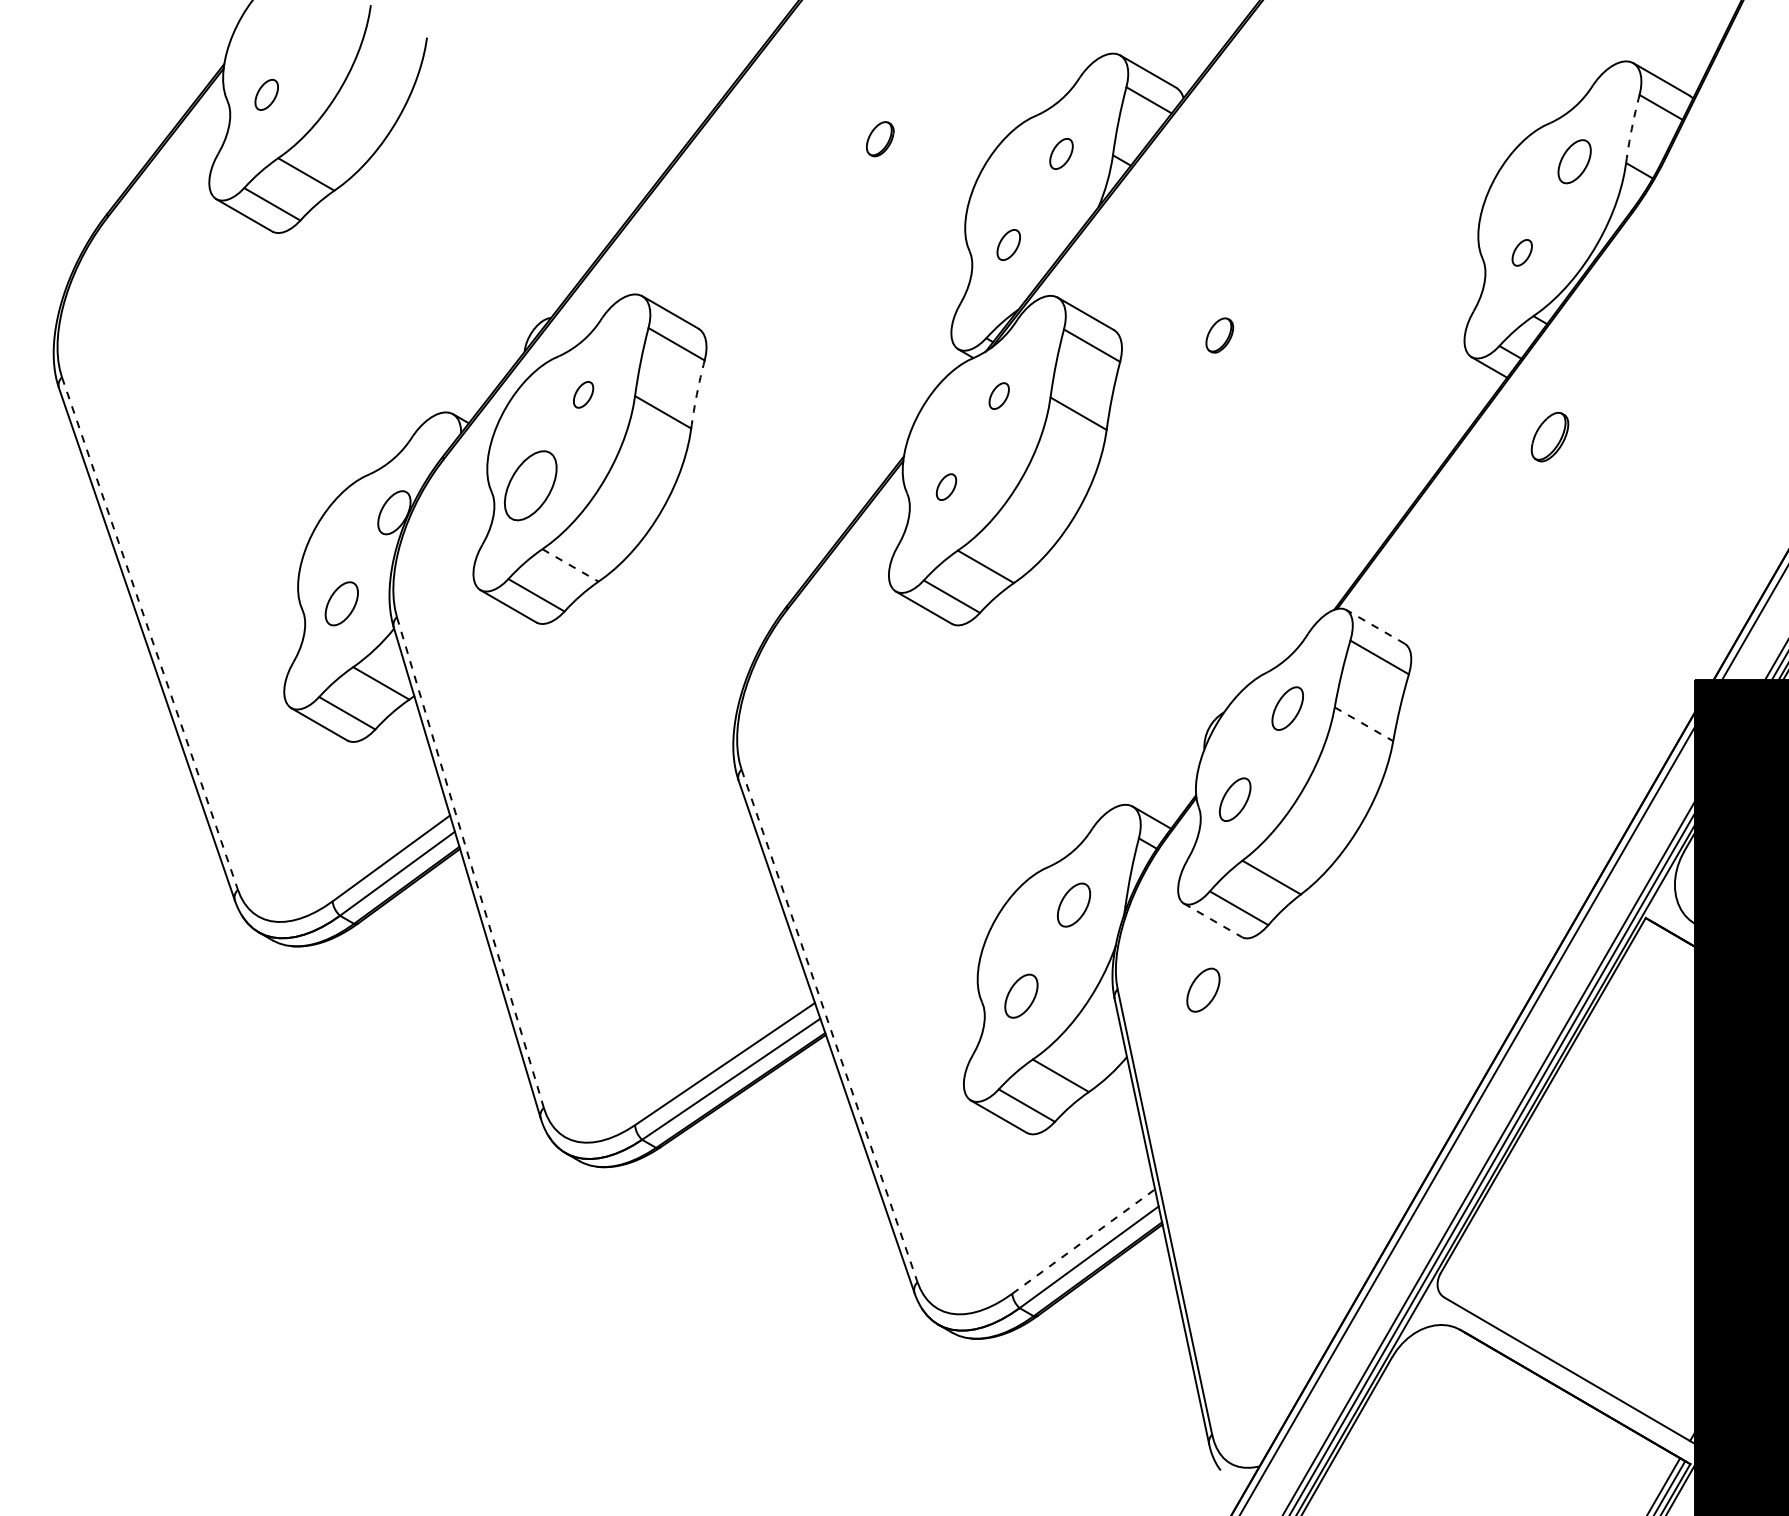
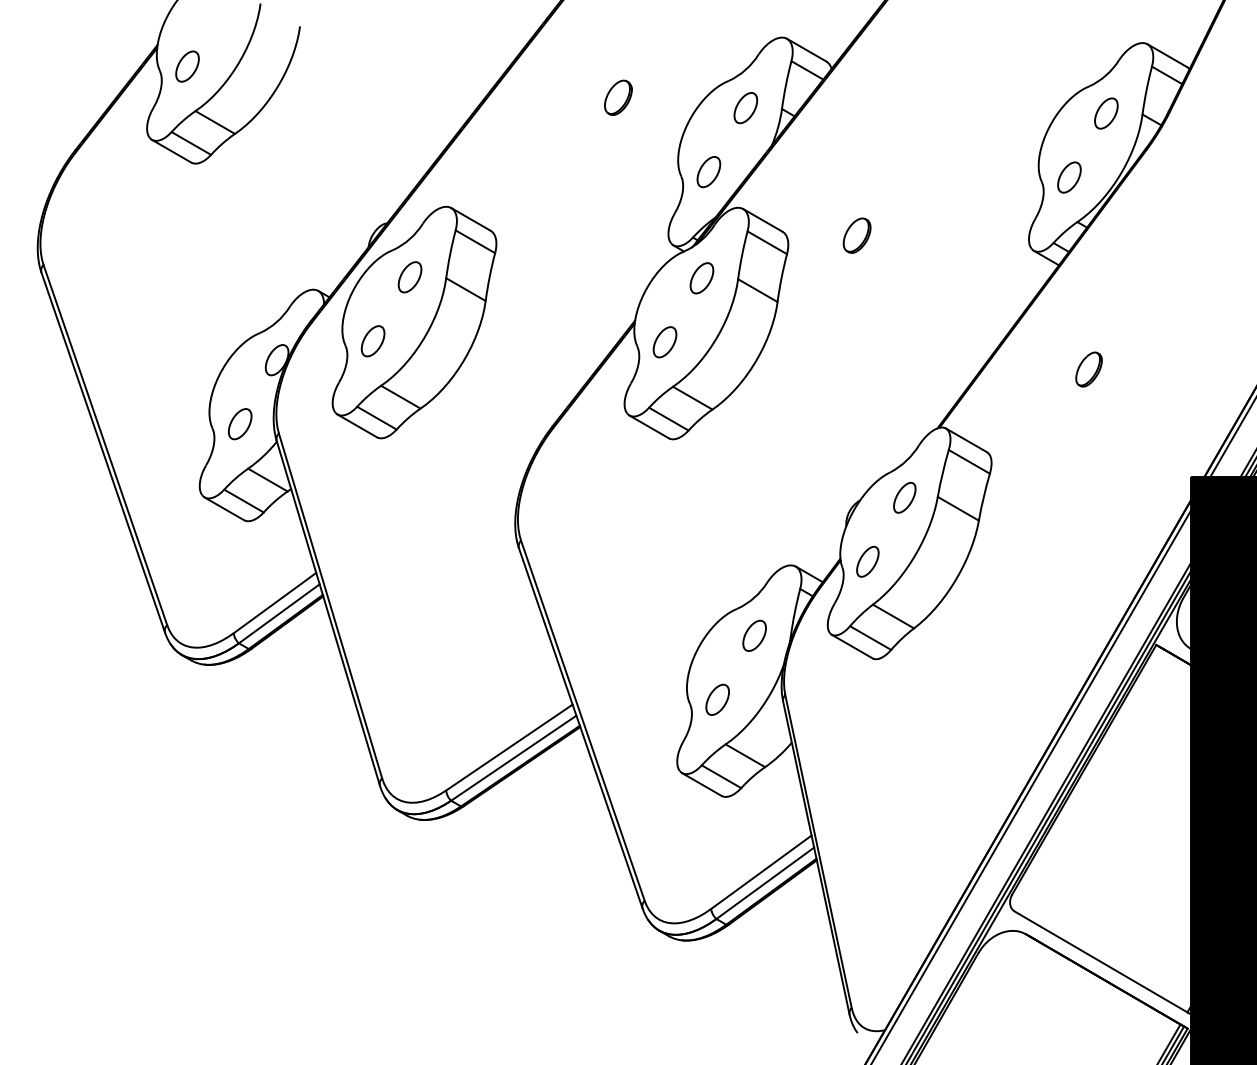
part: (266, 94) -> (187, 66), size x1.43
arc: (1631, 128) -> (1146, 90), dashed -> solid
part: (880, 138) -> (618, 97), size x1.43
part: (1061, 153) -> (745, 107), size x1.43
part: (1008, 244) -> (708, 171), size x1.43
part: (1522, 252) -> (1069, 177), size x1.67
part: (1219, 335) -> (856, 235), size x1.43
part: (583, 394) -> (409, 277), size x1.67
arc: (696, 394) -> (489, 277), dashed -> solid
part: (999, 395) -> (702, 277), size x1.67
part: (1549, 436) -> (1088, 369), moved
part: (531, 485) -> (373, 341), size x0.62
part: (946, 486) -> (665, 341), size x1.67
line: (570, 565) -> (400, 397), dashed -> solid
line: (1375, 626) -> (966, 440), dashed -> solid
line: (149, 633) -> (105, 445), dashed -> solid
line: (1364, 724) -> (958, 508), dashed -> solid
line: (470, 863) -> (330, 606), dashed -> solid
line: (1212, 920) -> (851, 646), dashed -> solid
part: (1203, 989) -> (845, 695), removed
line: (829, 1026) -> (582, 721), dashed -> solid
line: (1084, 1241) -> (761, 872), dashed -> solid

